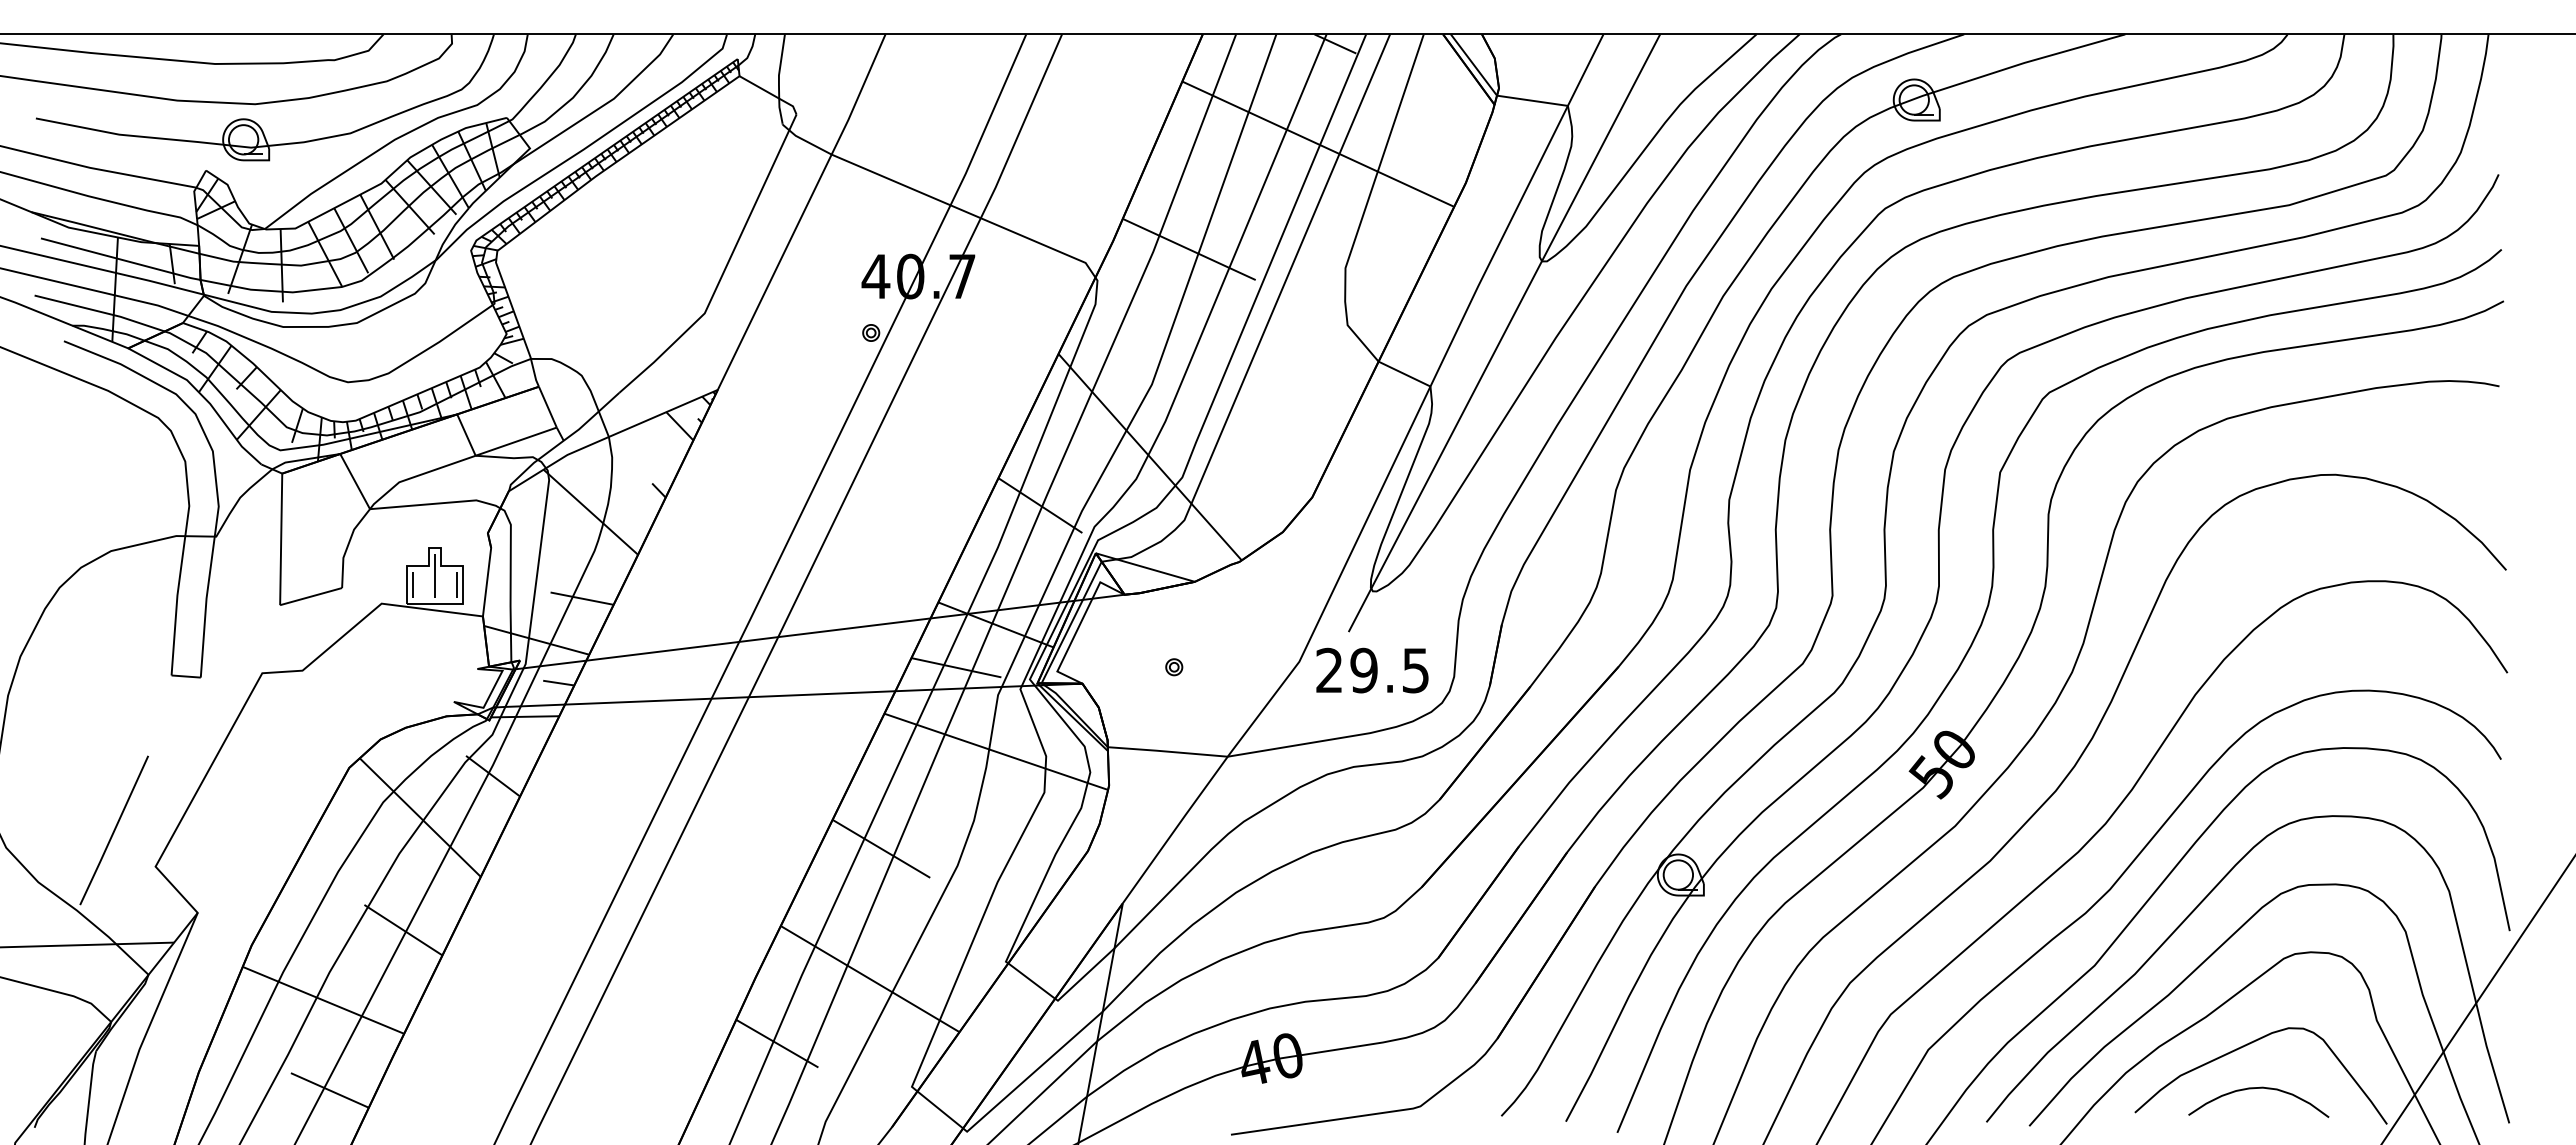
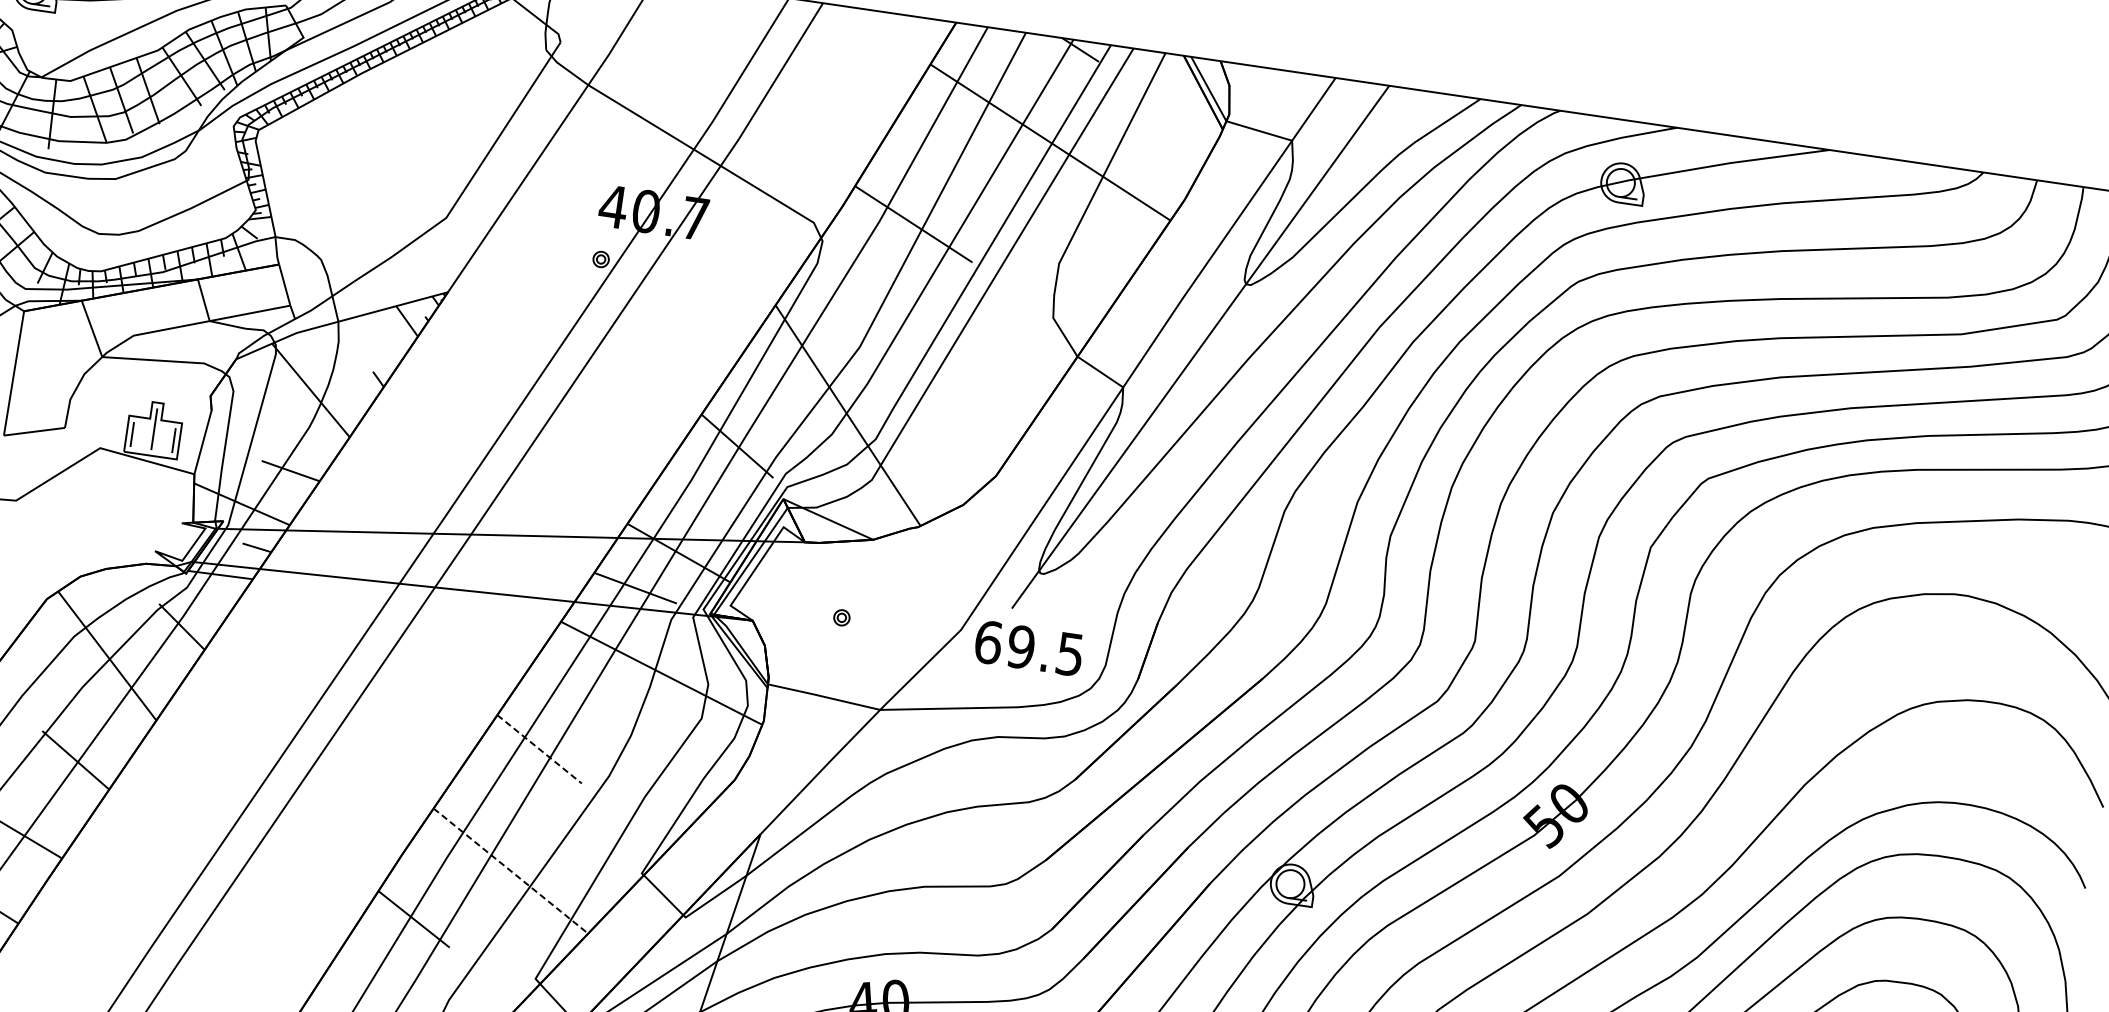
text: (1329, 670) -> (988, 642), 29.5 -> 69.5
line: (881, 848) -> (539, 748), solid -> dashed
line: (870, 979) -> (511, 871), solid -> dashed

